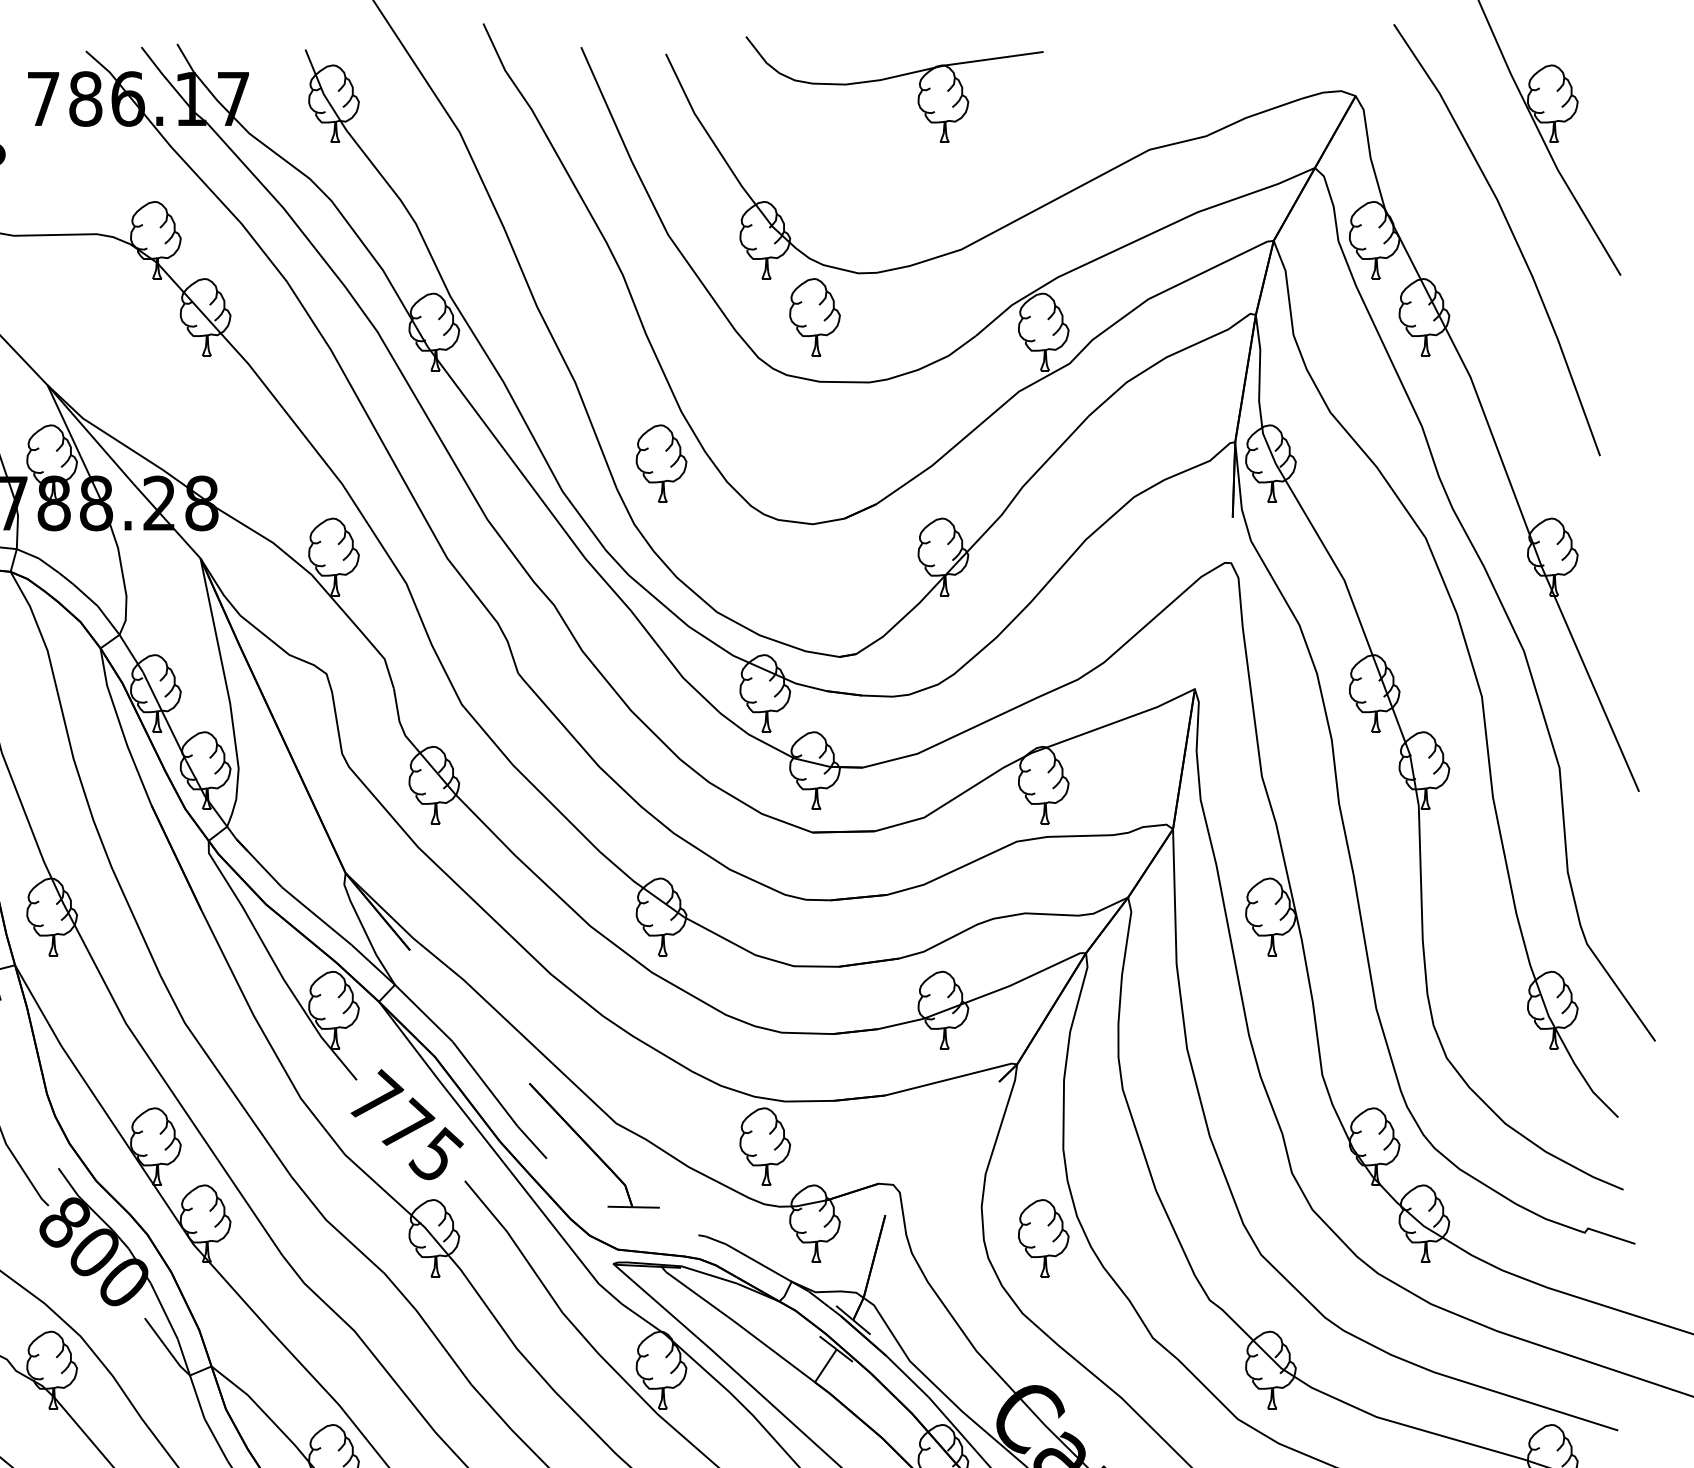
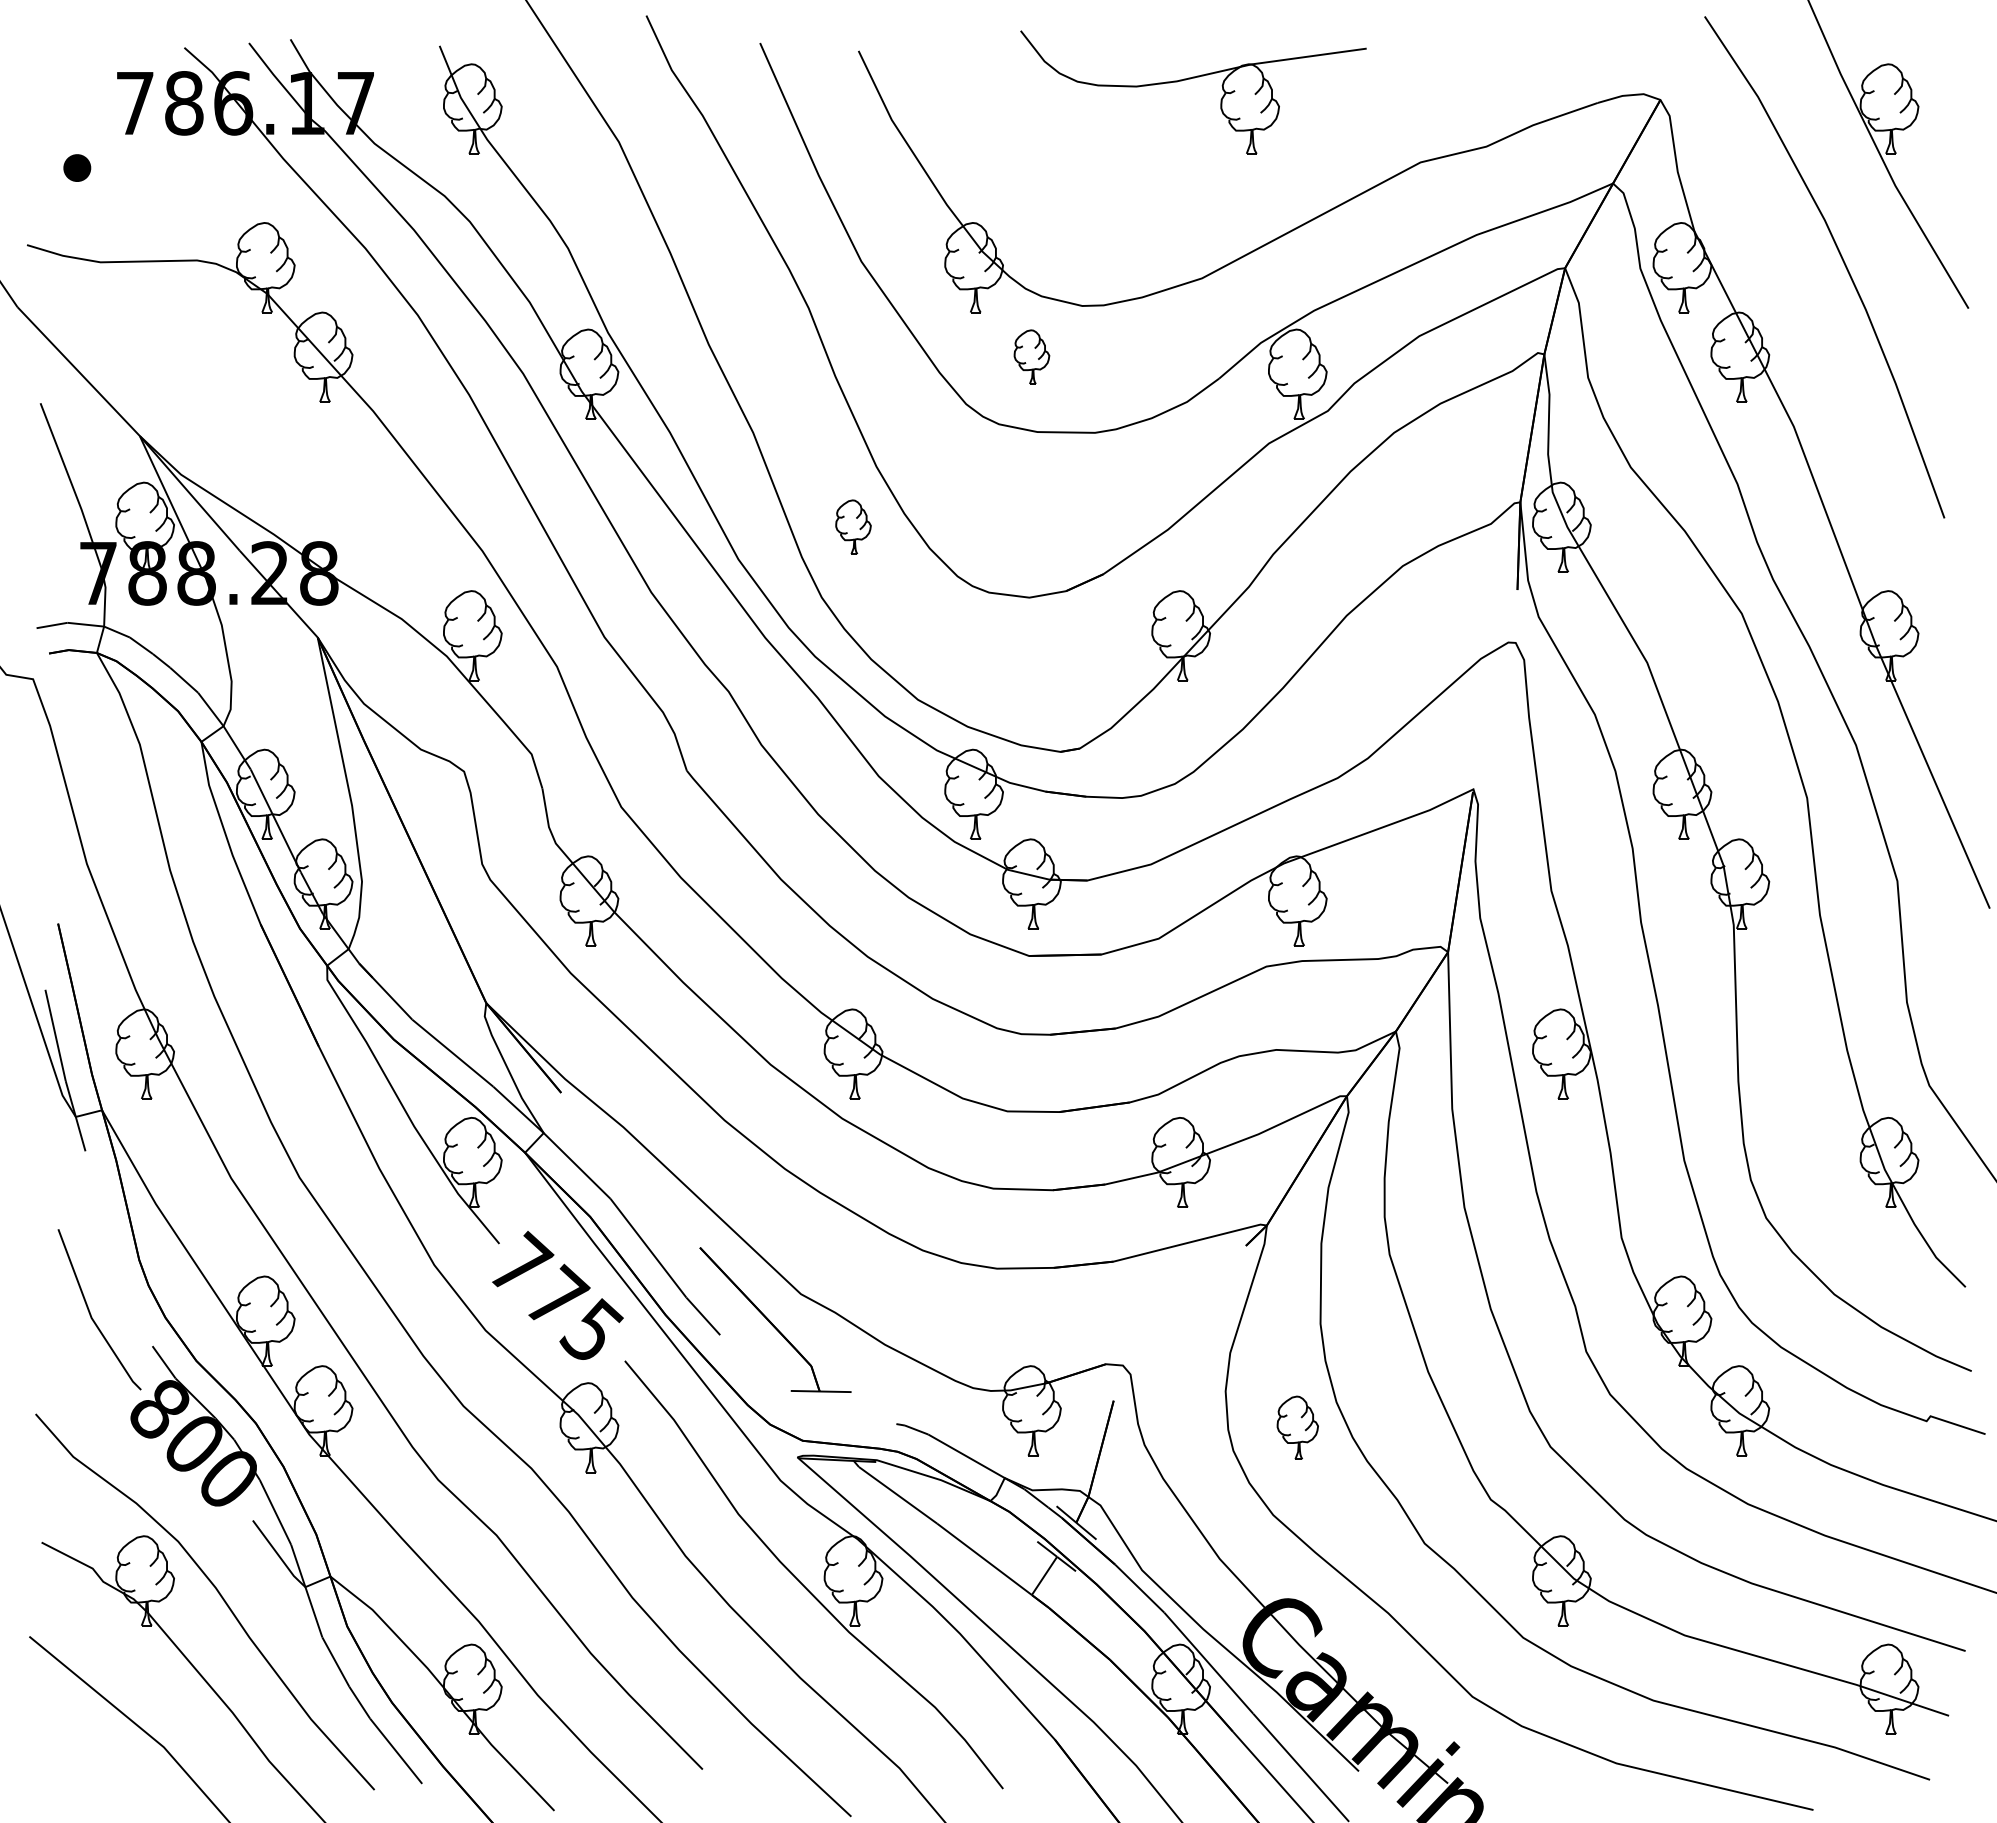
part: (892, 78) -> (1190, 79), moved
part: (814, 316) -> (1031, 356), size x0.6
part: (661, 463) -> (853, 526), size x0.6
part: (764, 1146) -> (973, 1320), removed
part: (1043, 1238) -> (1297, 1427), size x0.7

